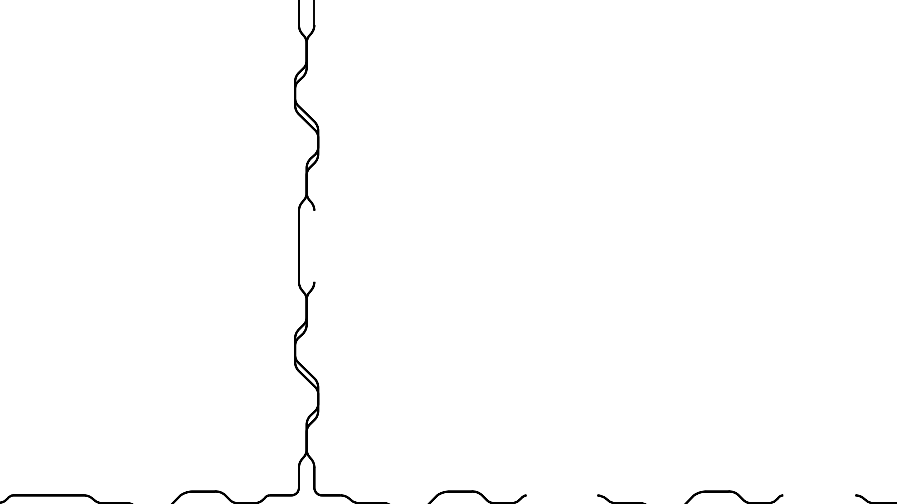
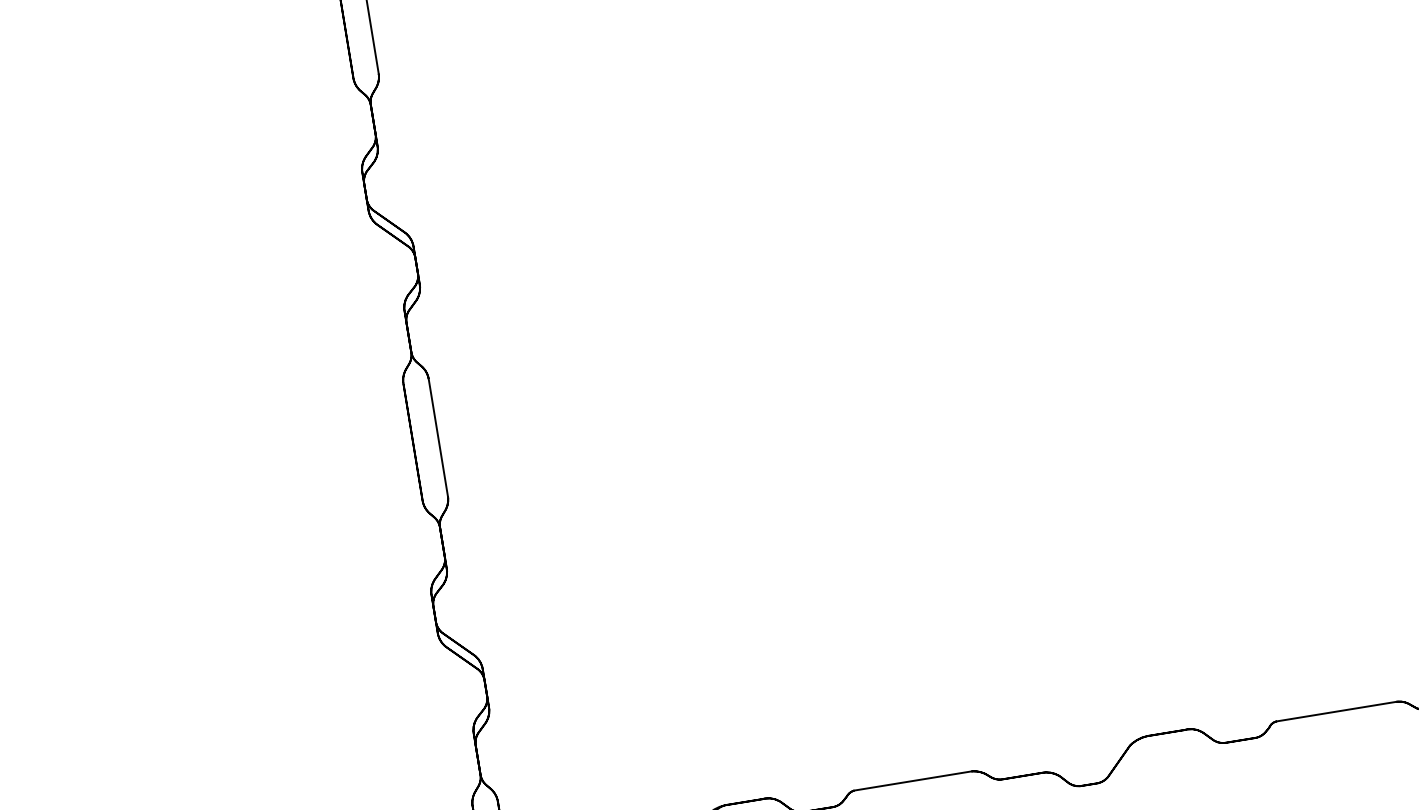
line: (314, 245) -> (438, 436), added
line: (561, 495) -> (912, 781), added
line: (819, 495) -> (1336, 711), added

